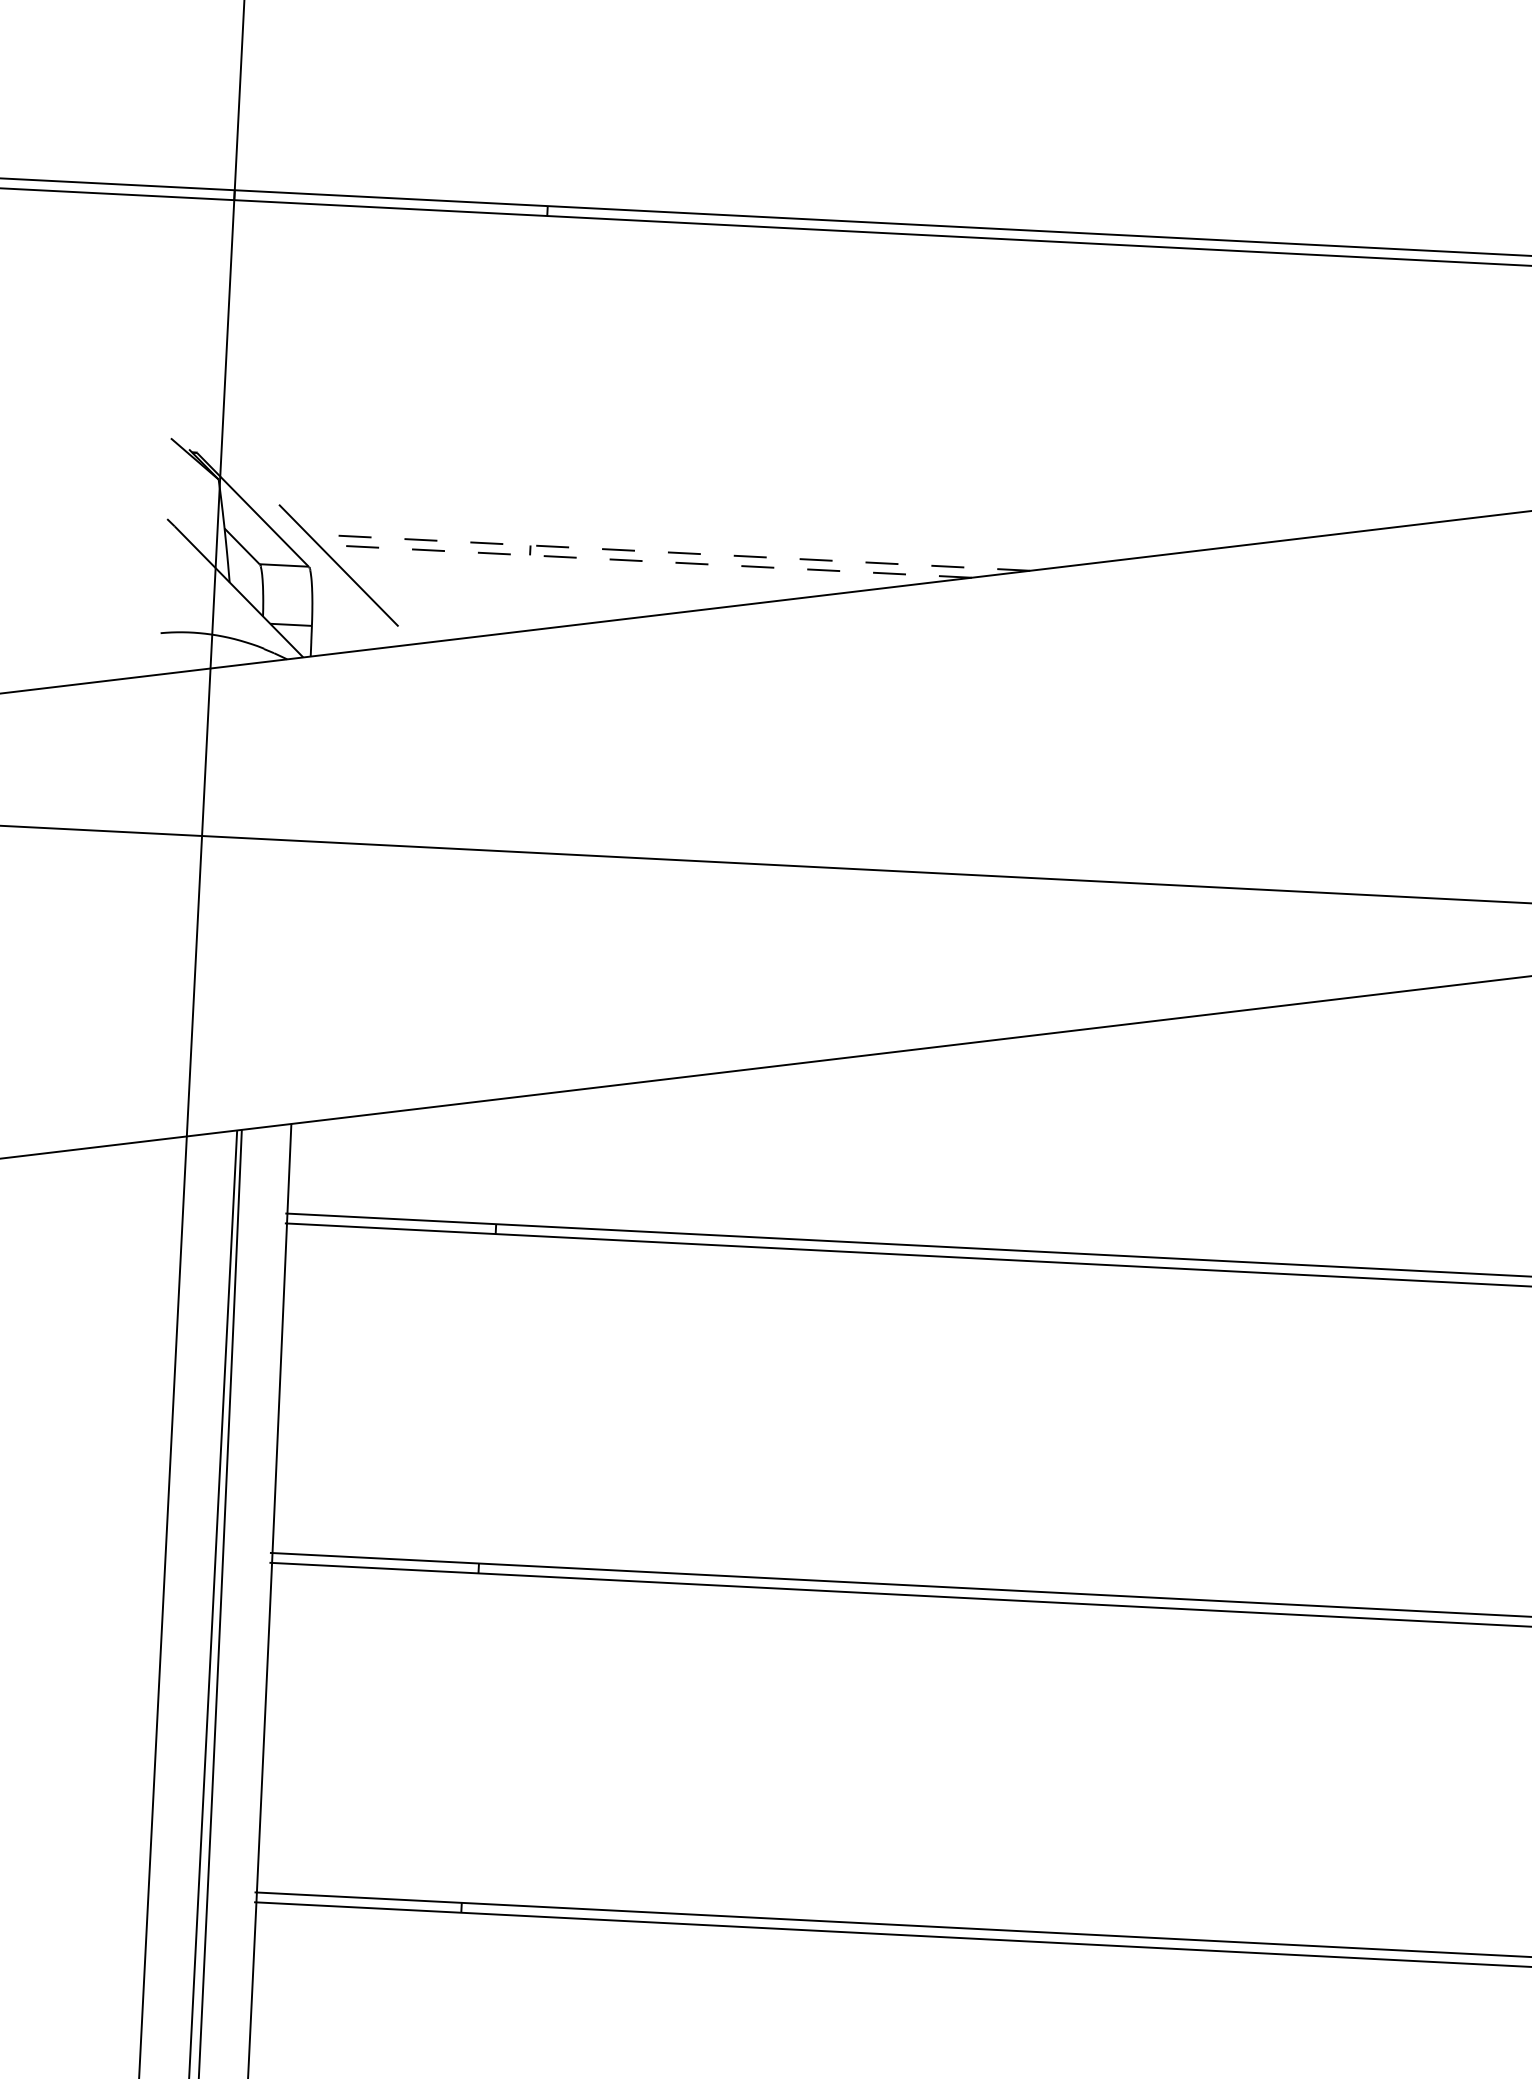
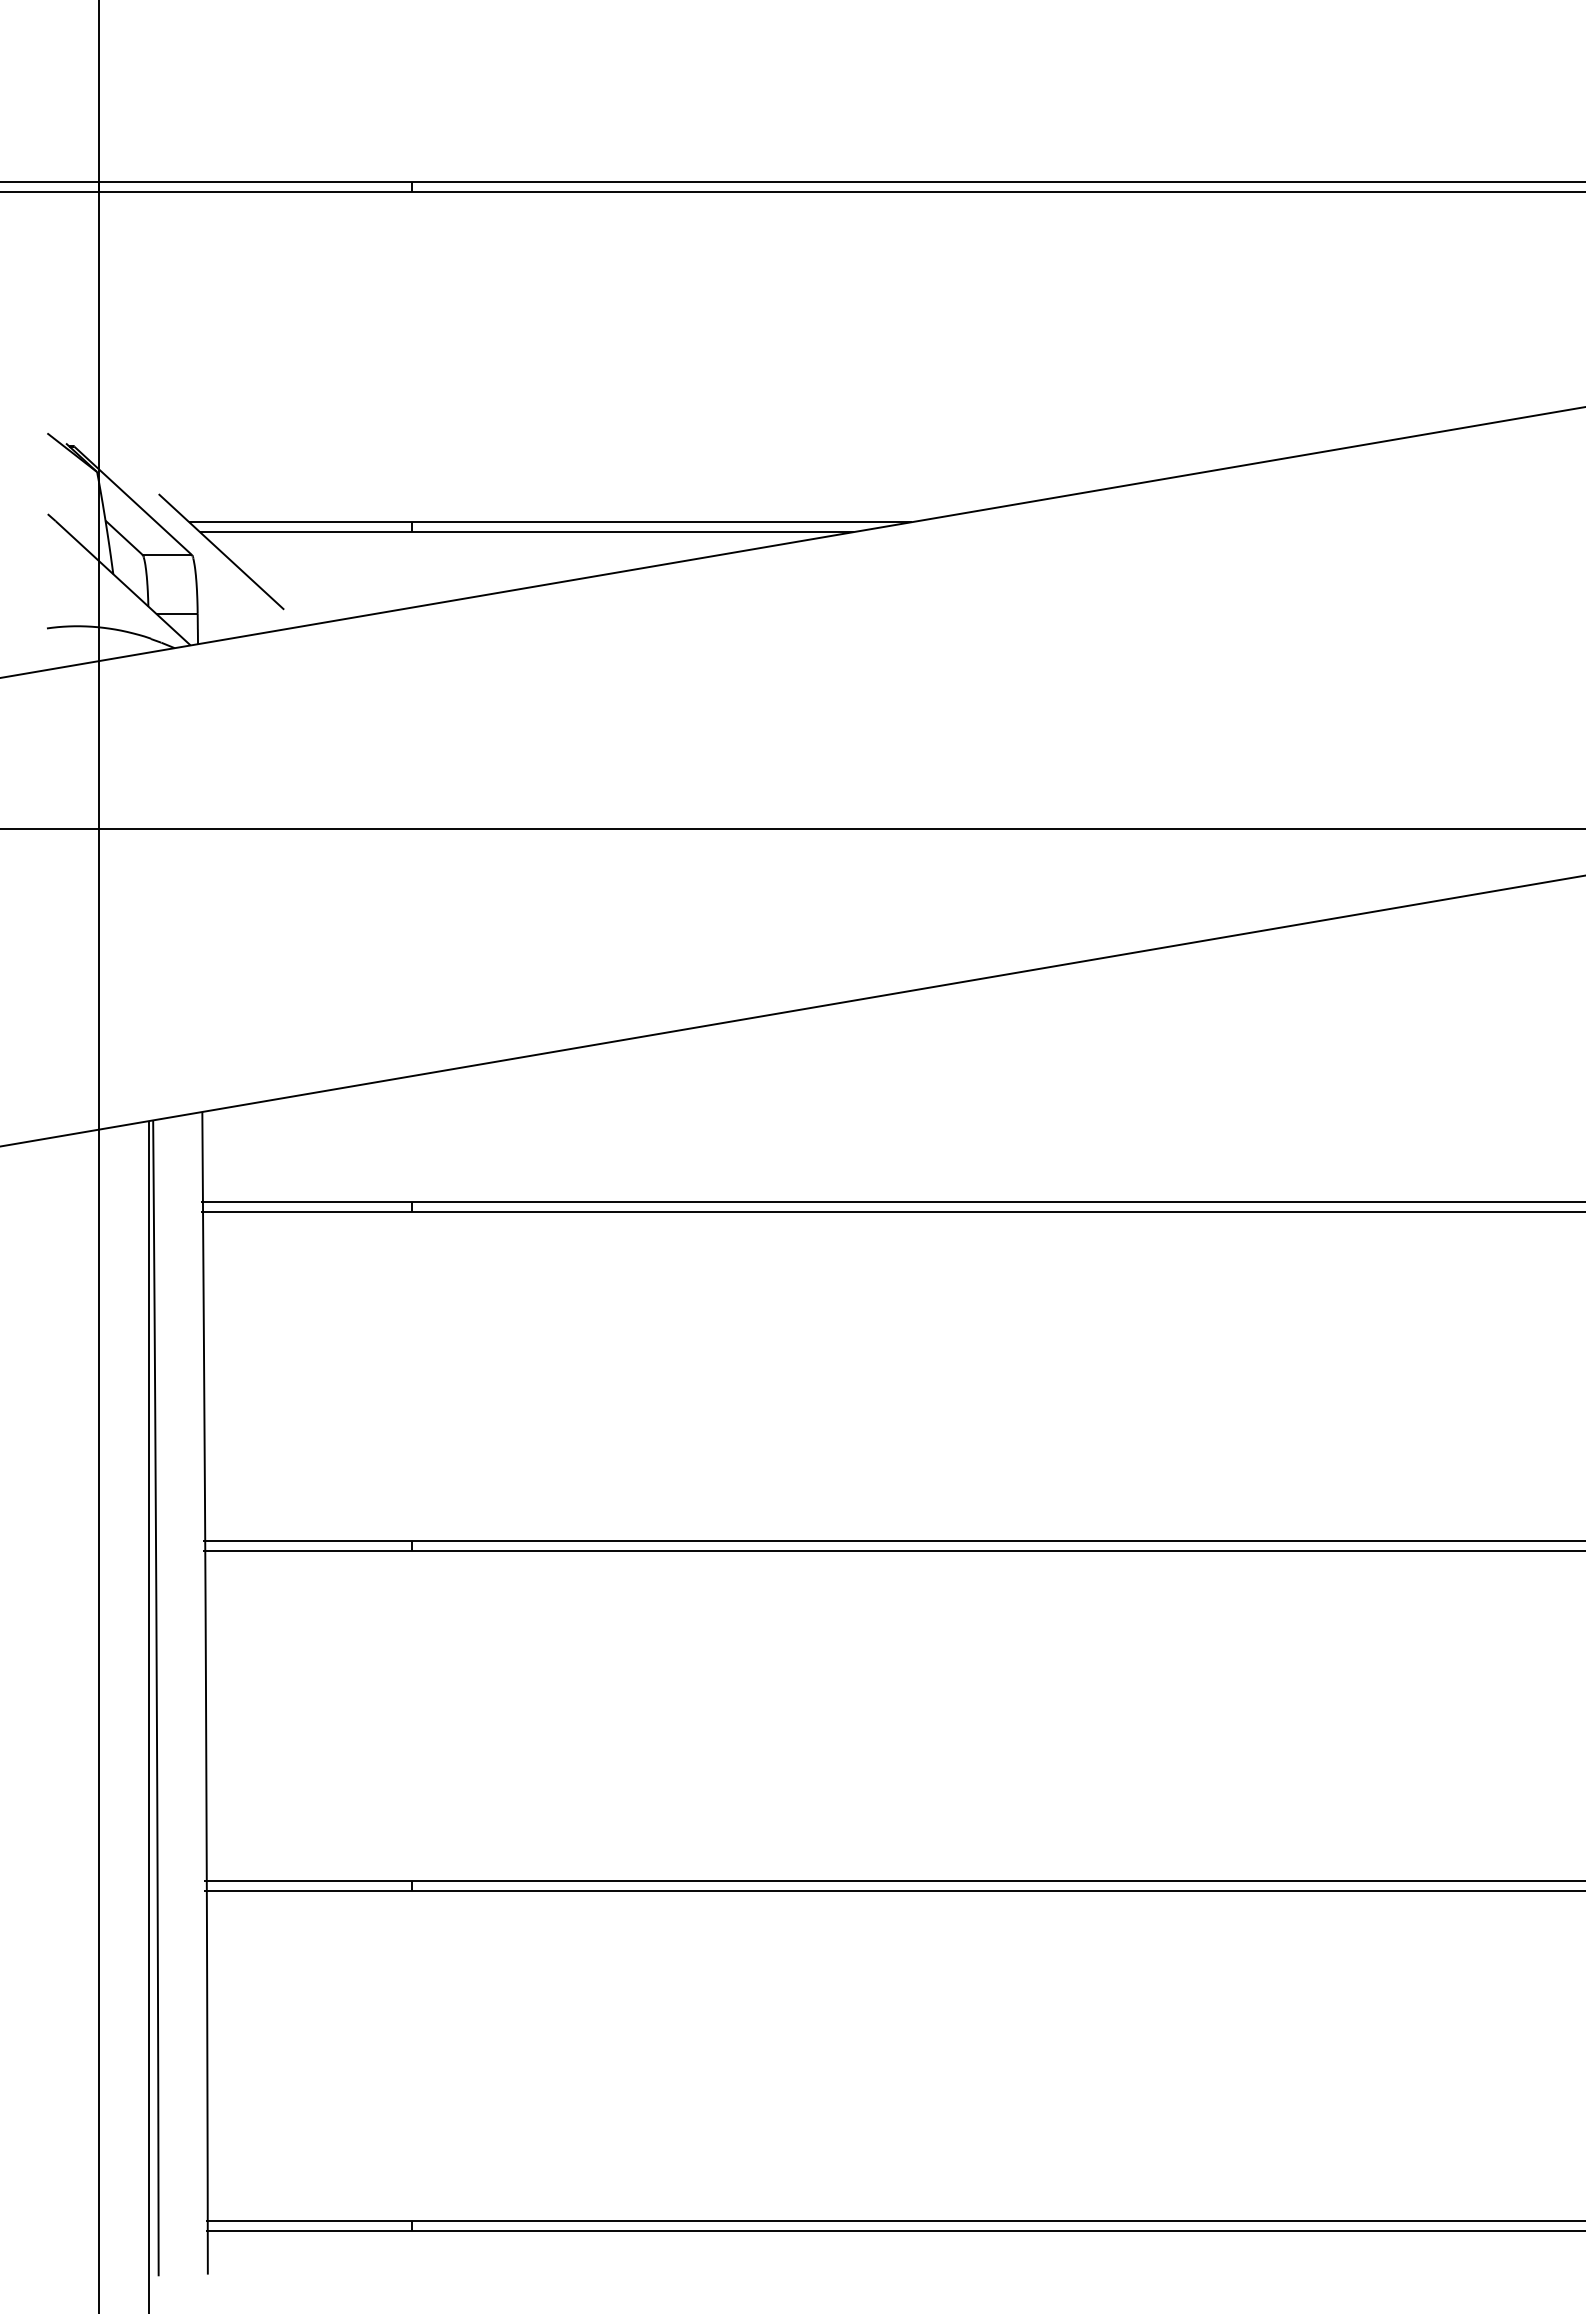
line: (668, 552) -> (550, 522), dashed -> solid
line: (644, 561) -> (526, 532), dashed -> solid

